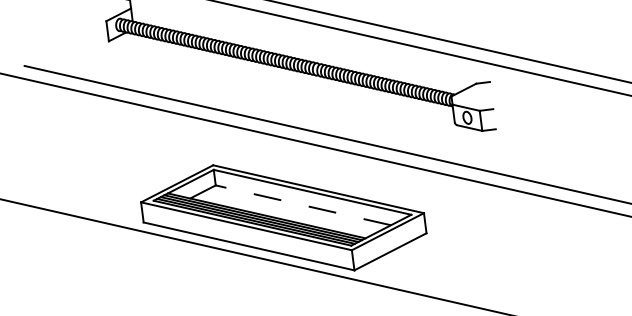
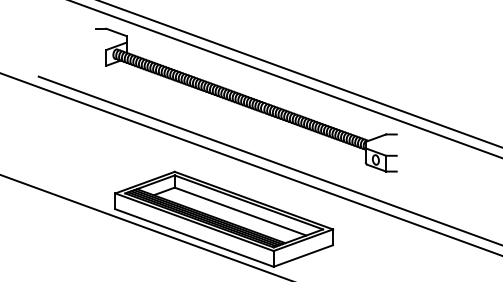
line: (303, 205) -> (240, 211), dashed -> solid

